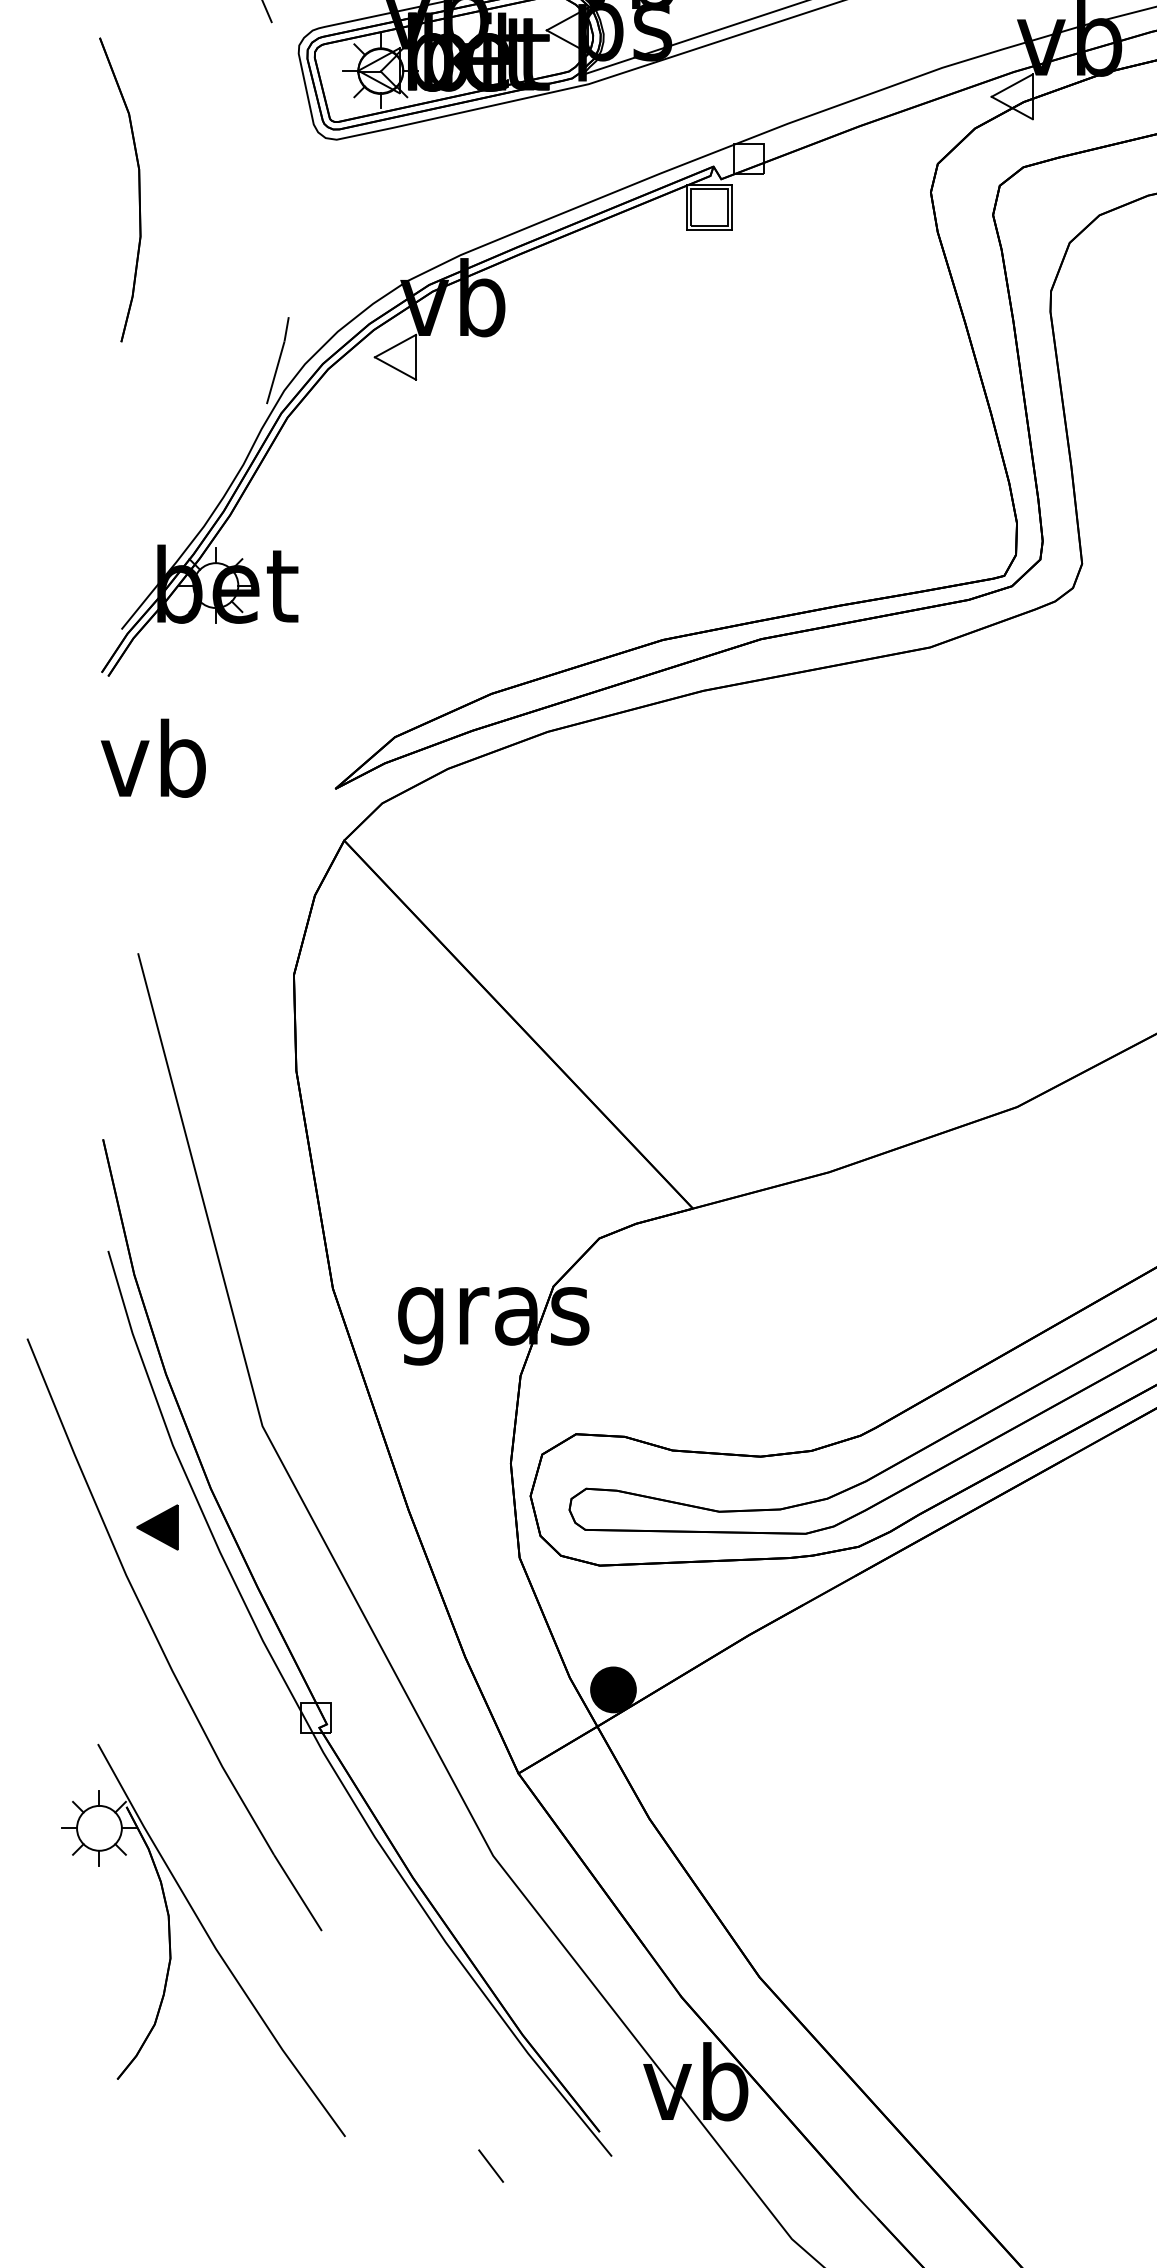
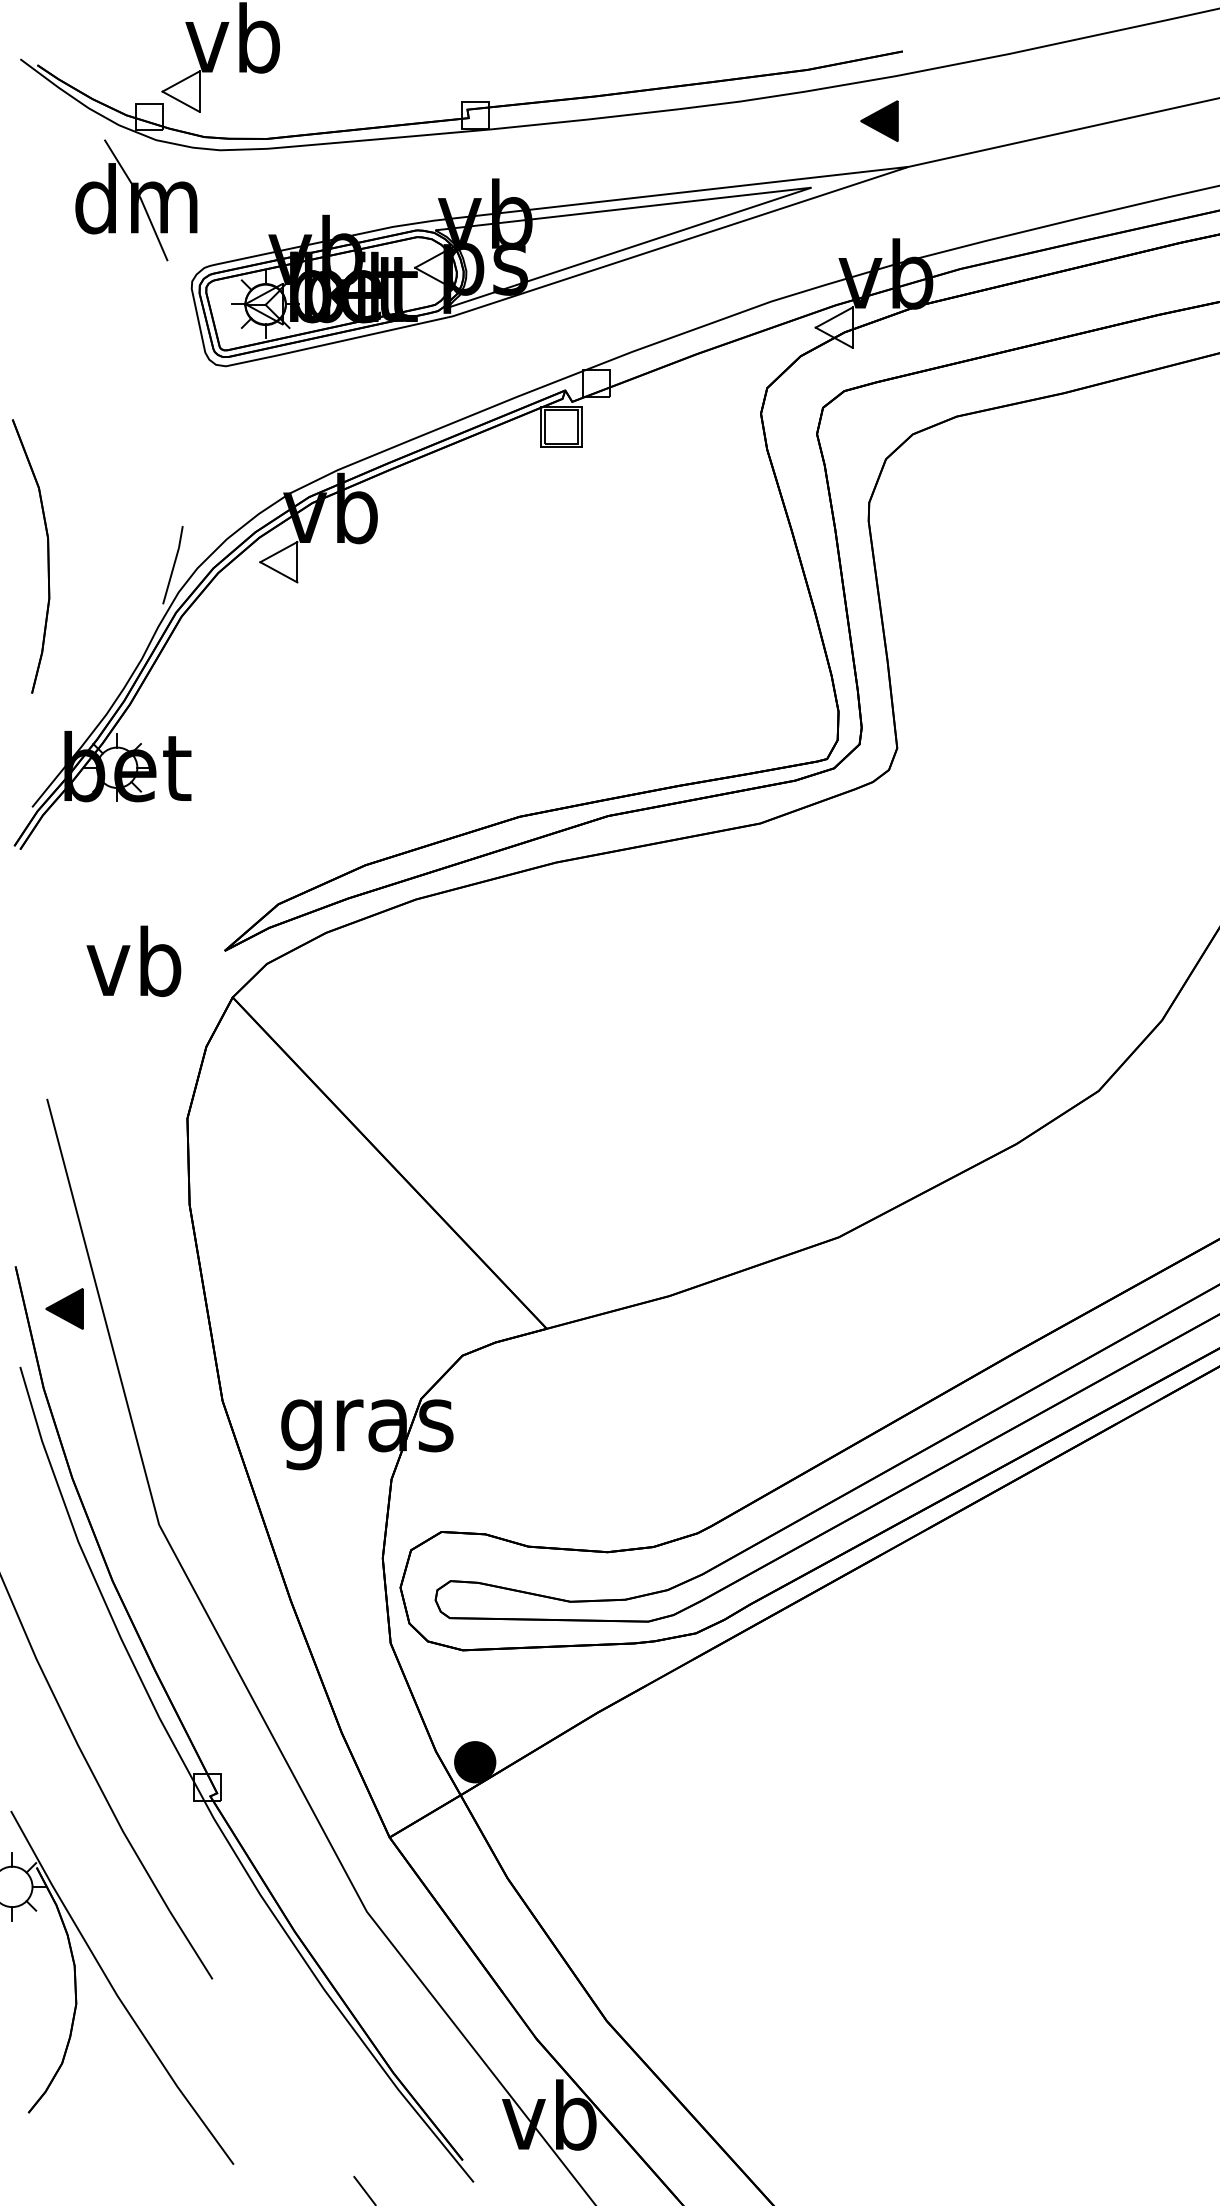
part: (138, 189) -> (47, 556), moved
text: (152, 757) -> (133, 960), moved
part: (157, 1526) -> (64, 1308), moved

